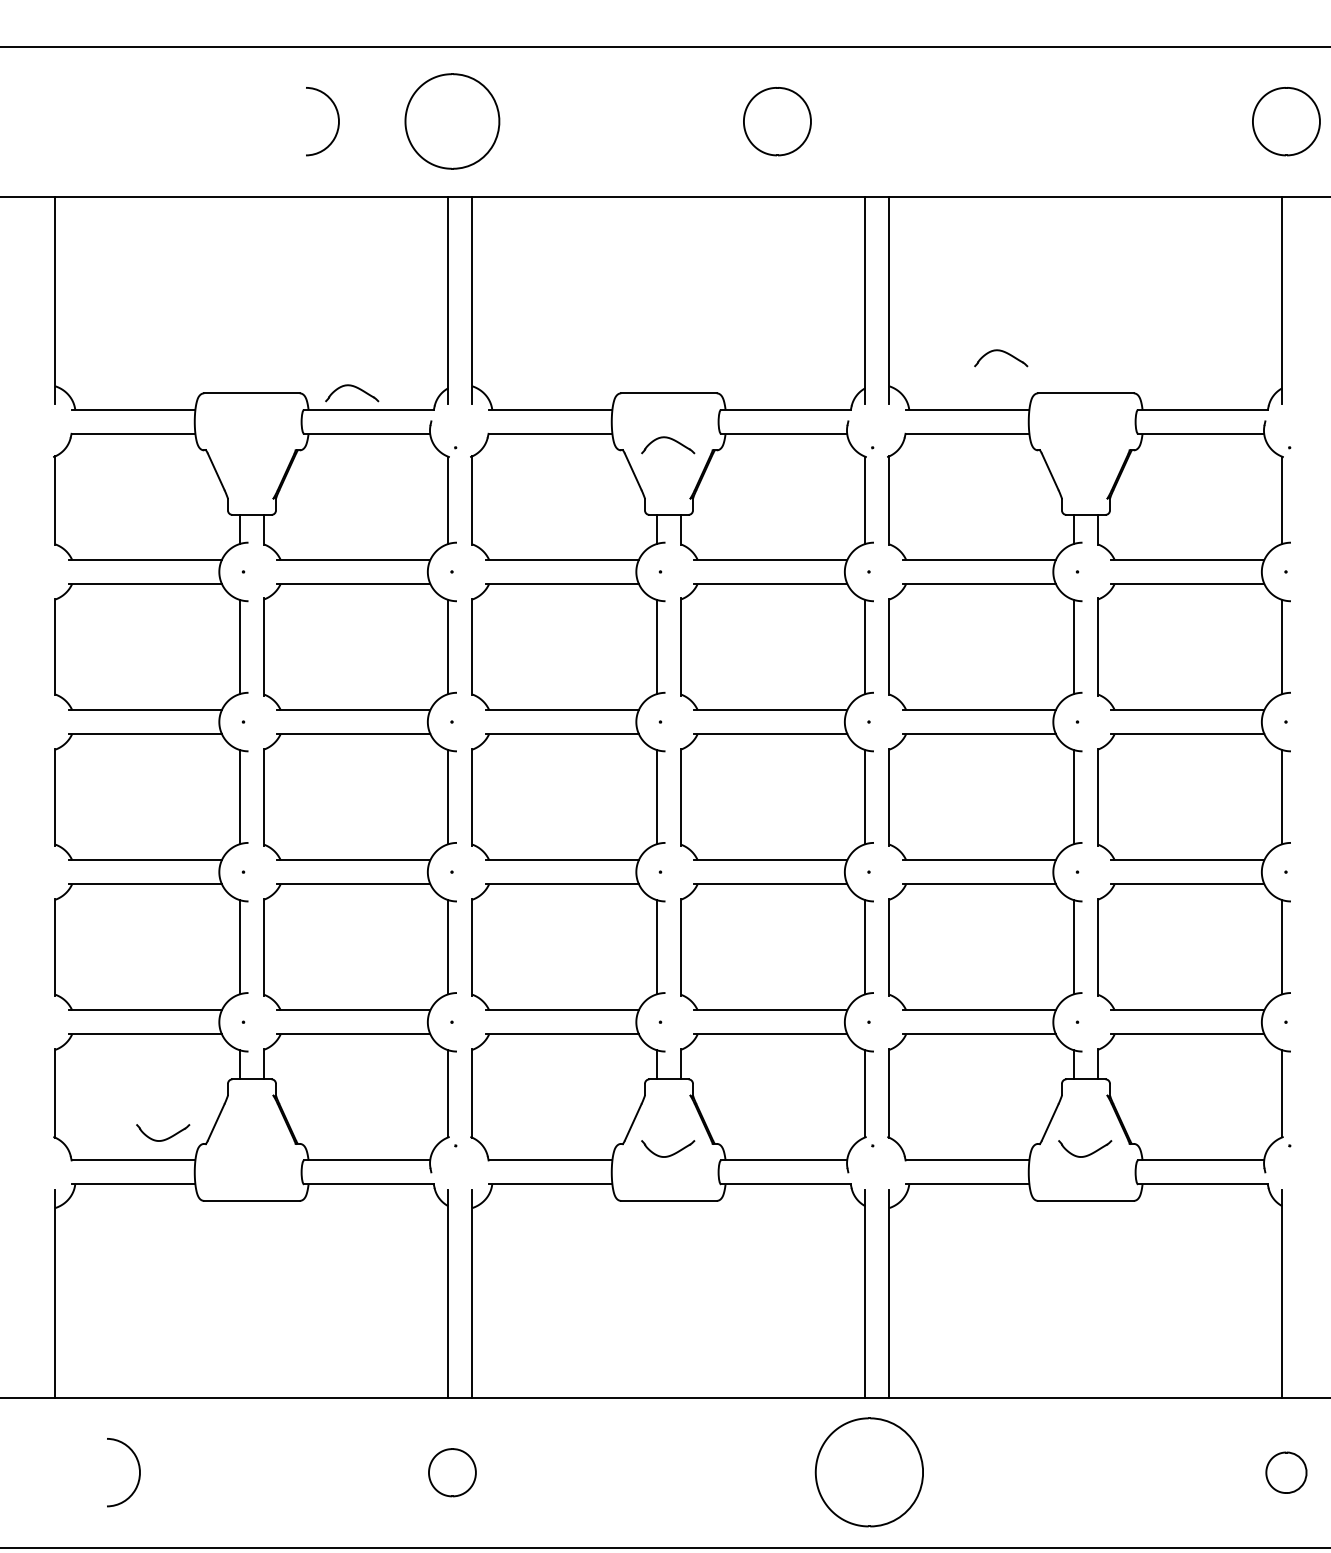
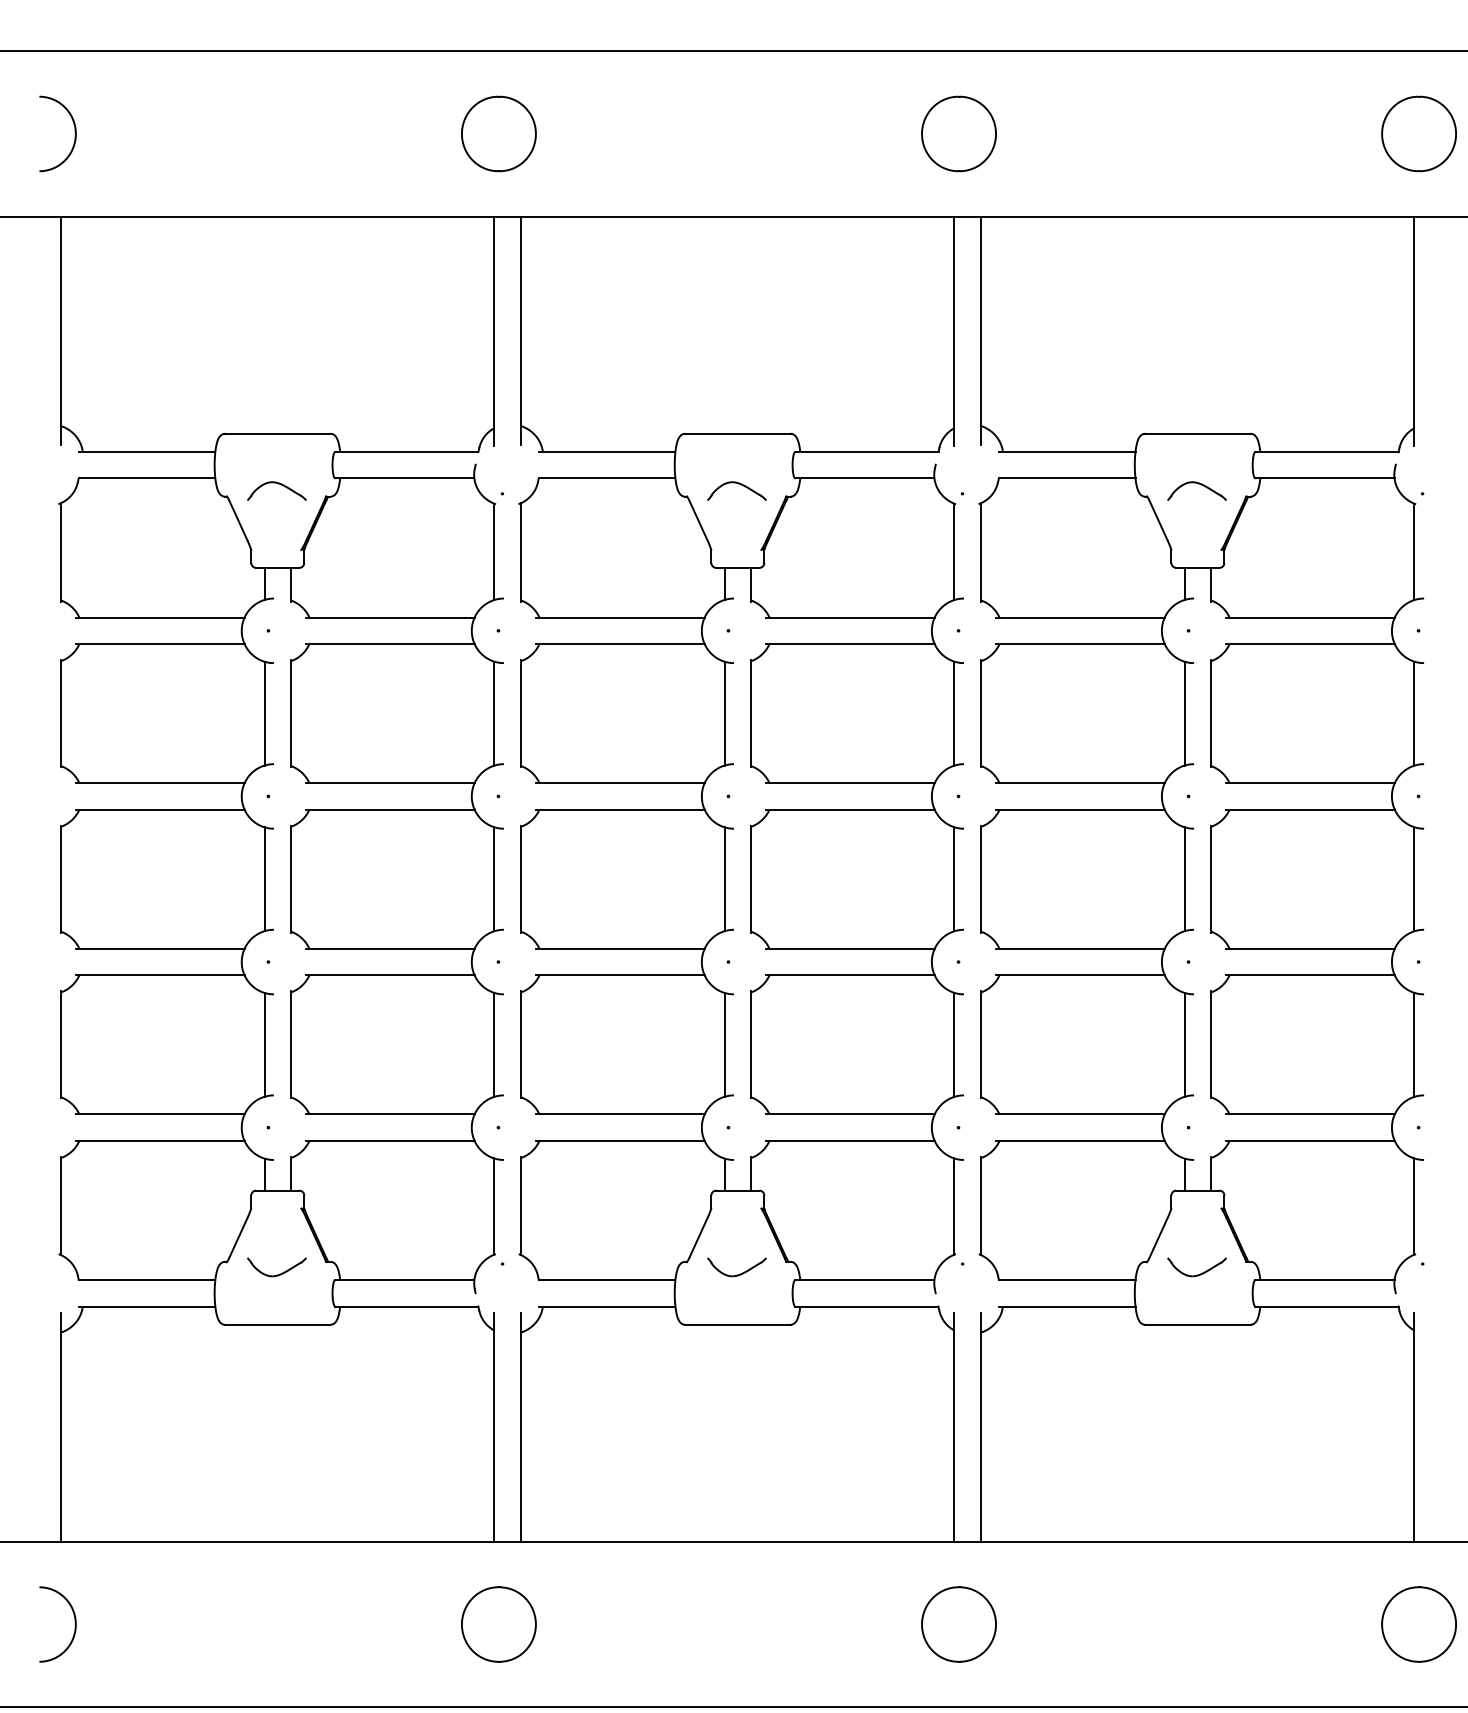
curve: (337, 118) -> (74, 130), moved
part: (452, 121) -> (498, 133), size x0.71
part: (777, 121) -> (959, 133), moved
part: (1002, 352) -> (1198, 484), moved
part: (353, 387) -> (278, 484), moved
part: (165, 1138) -> (279, 1273), moved
curve: (138, 1469) -> (74, 1621), moved
part: (452, 1472) -> (498, 1624), size x1.43
part: (869, 1472) -> (959, 1624), size x0.62
part: (1286, 1472) -> (1419, 1624), size x1.67

